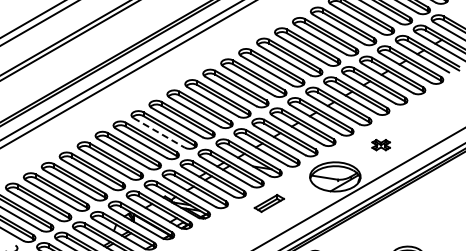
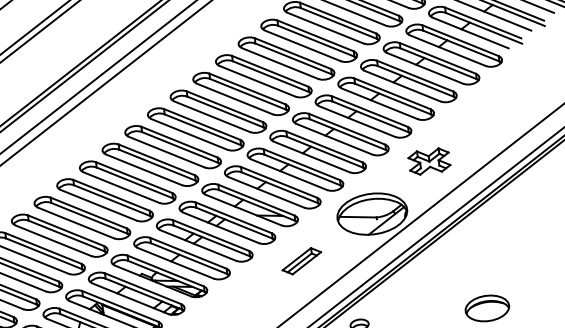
line: (159, 132) -> (121, 186), dashed -> solid
part: (380, 144) -> (428, 160), size x1.67
part: (268, 203) -> (300, 261), moved

